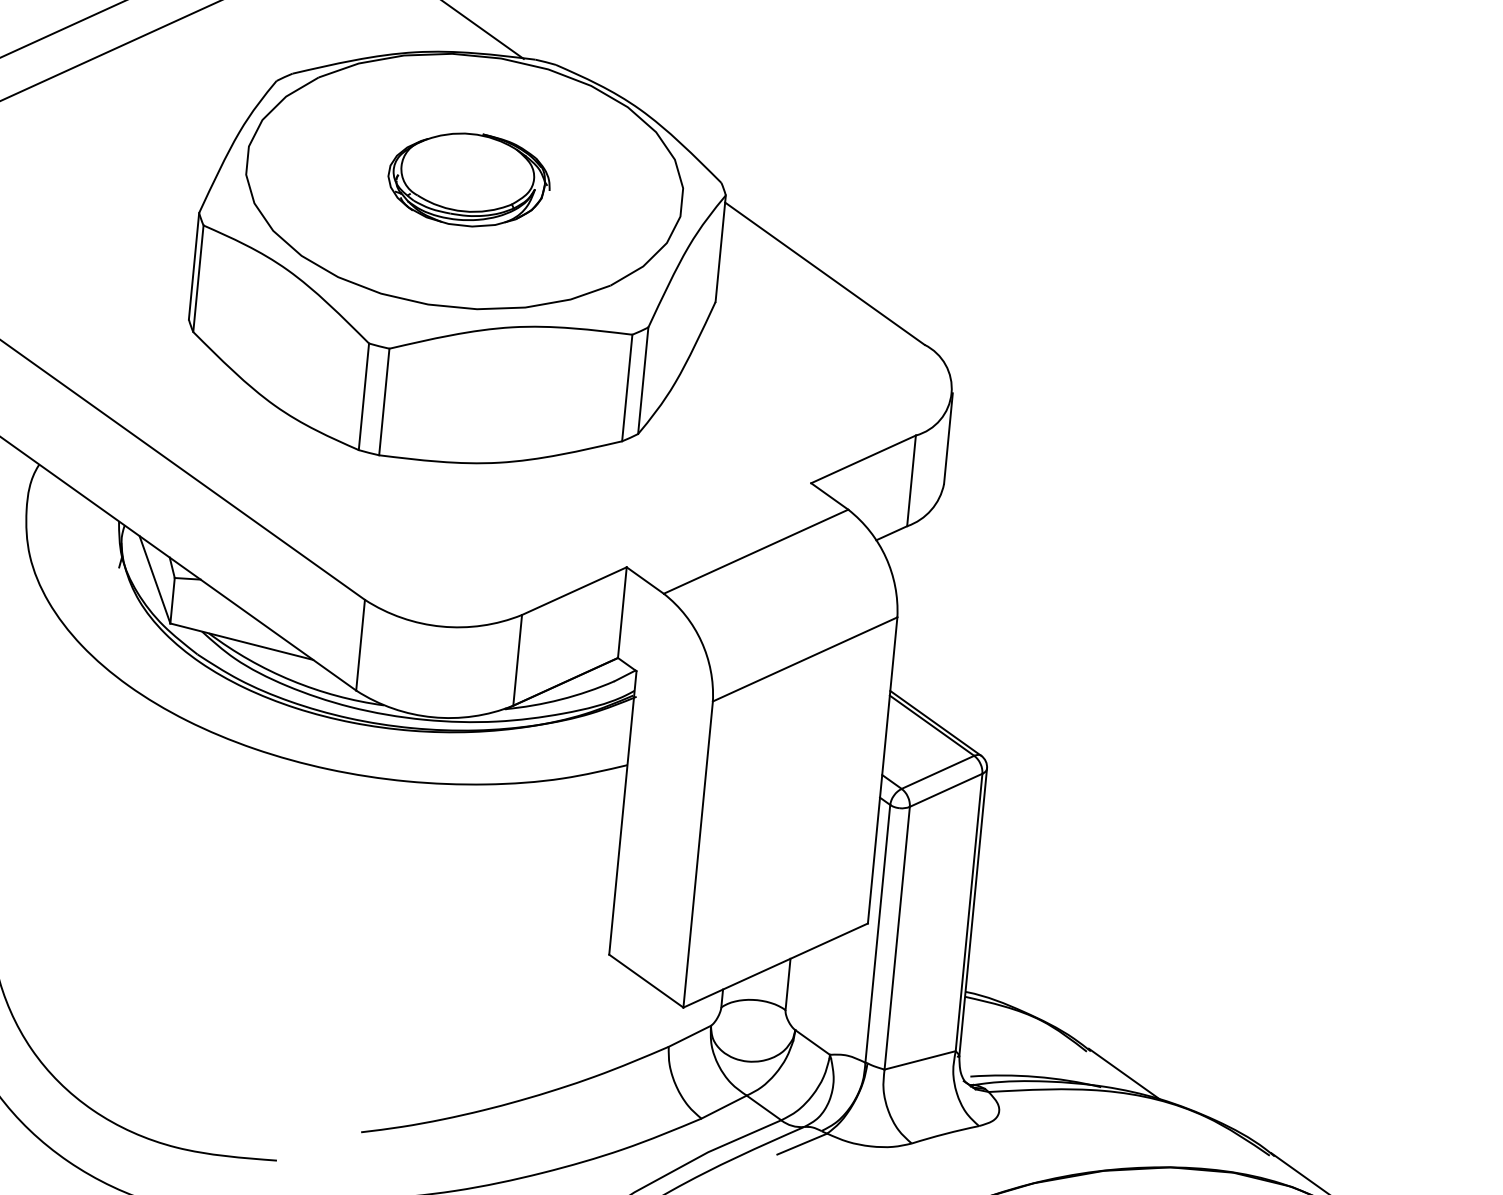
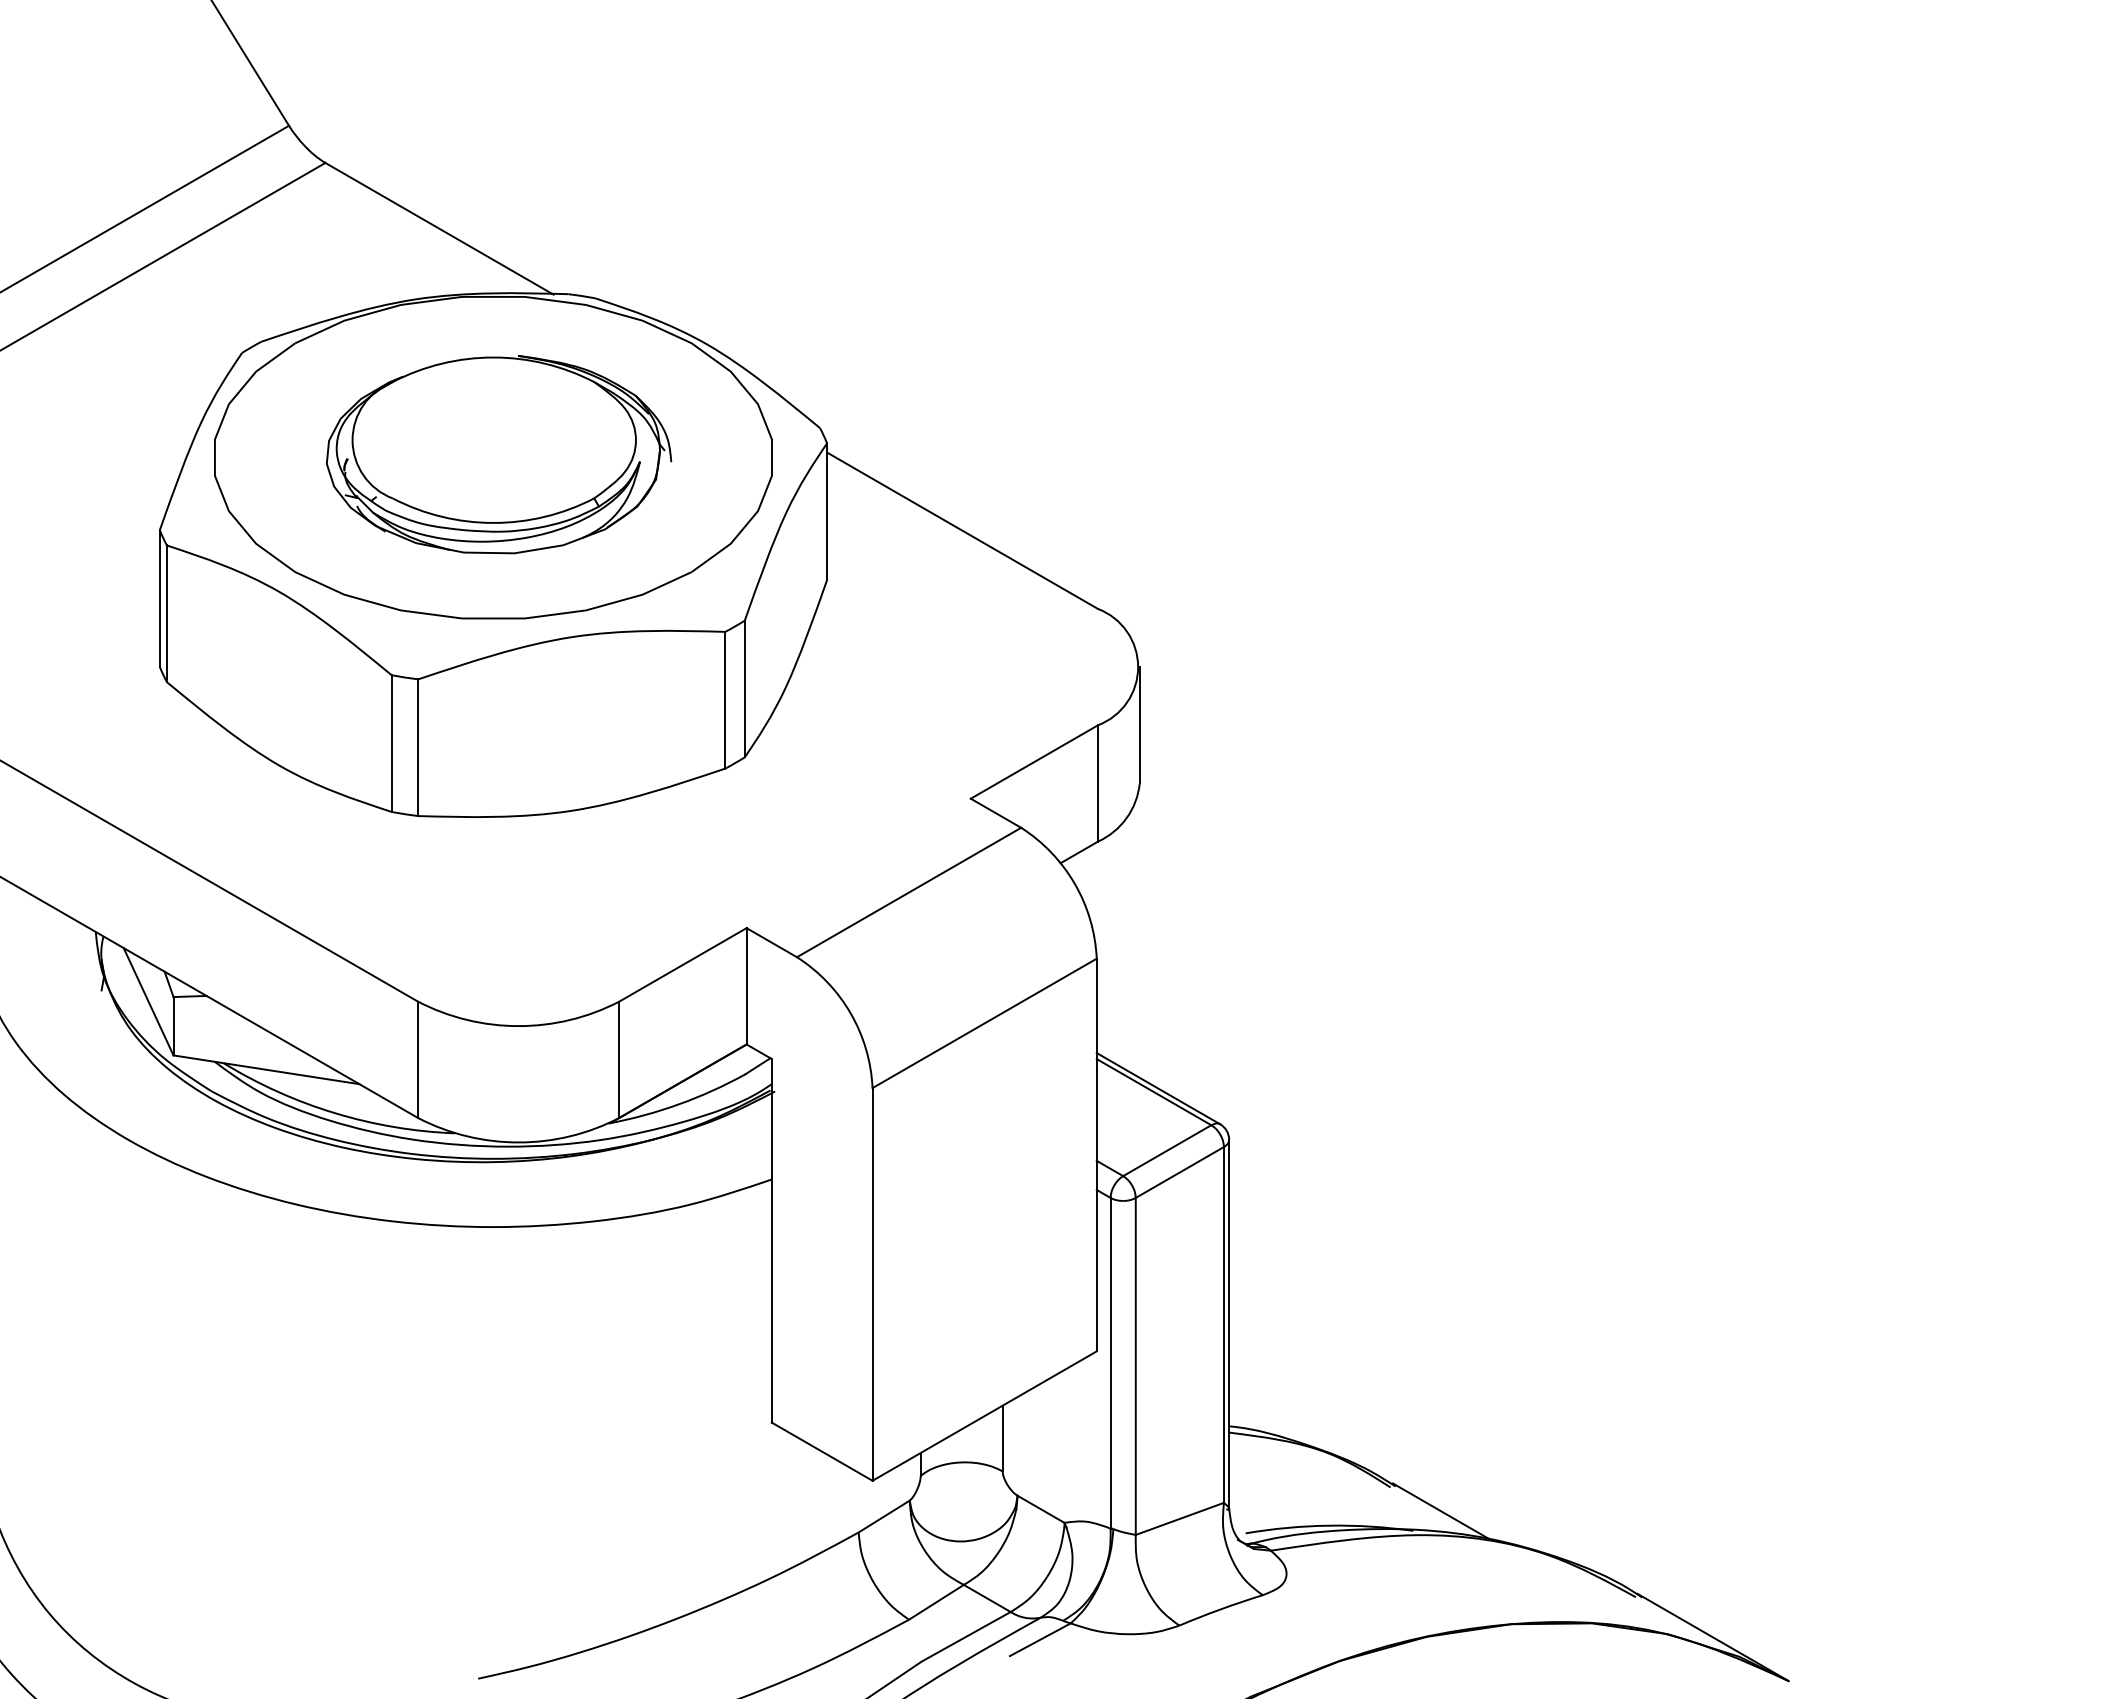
part: (469, 179) -> (499, 454), size x1.67

